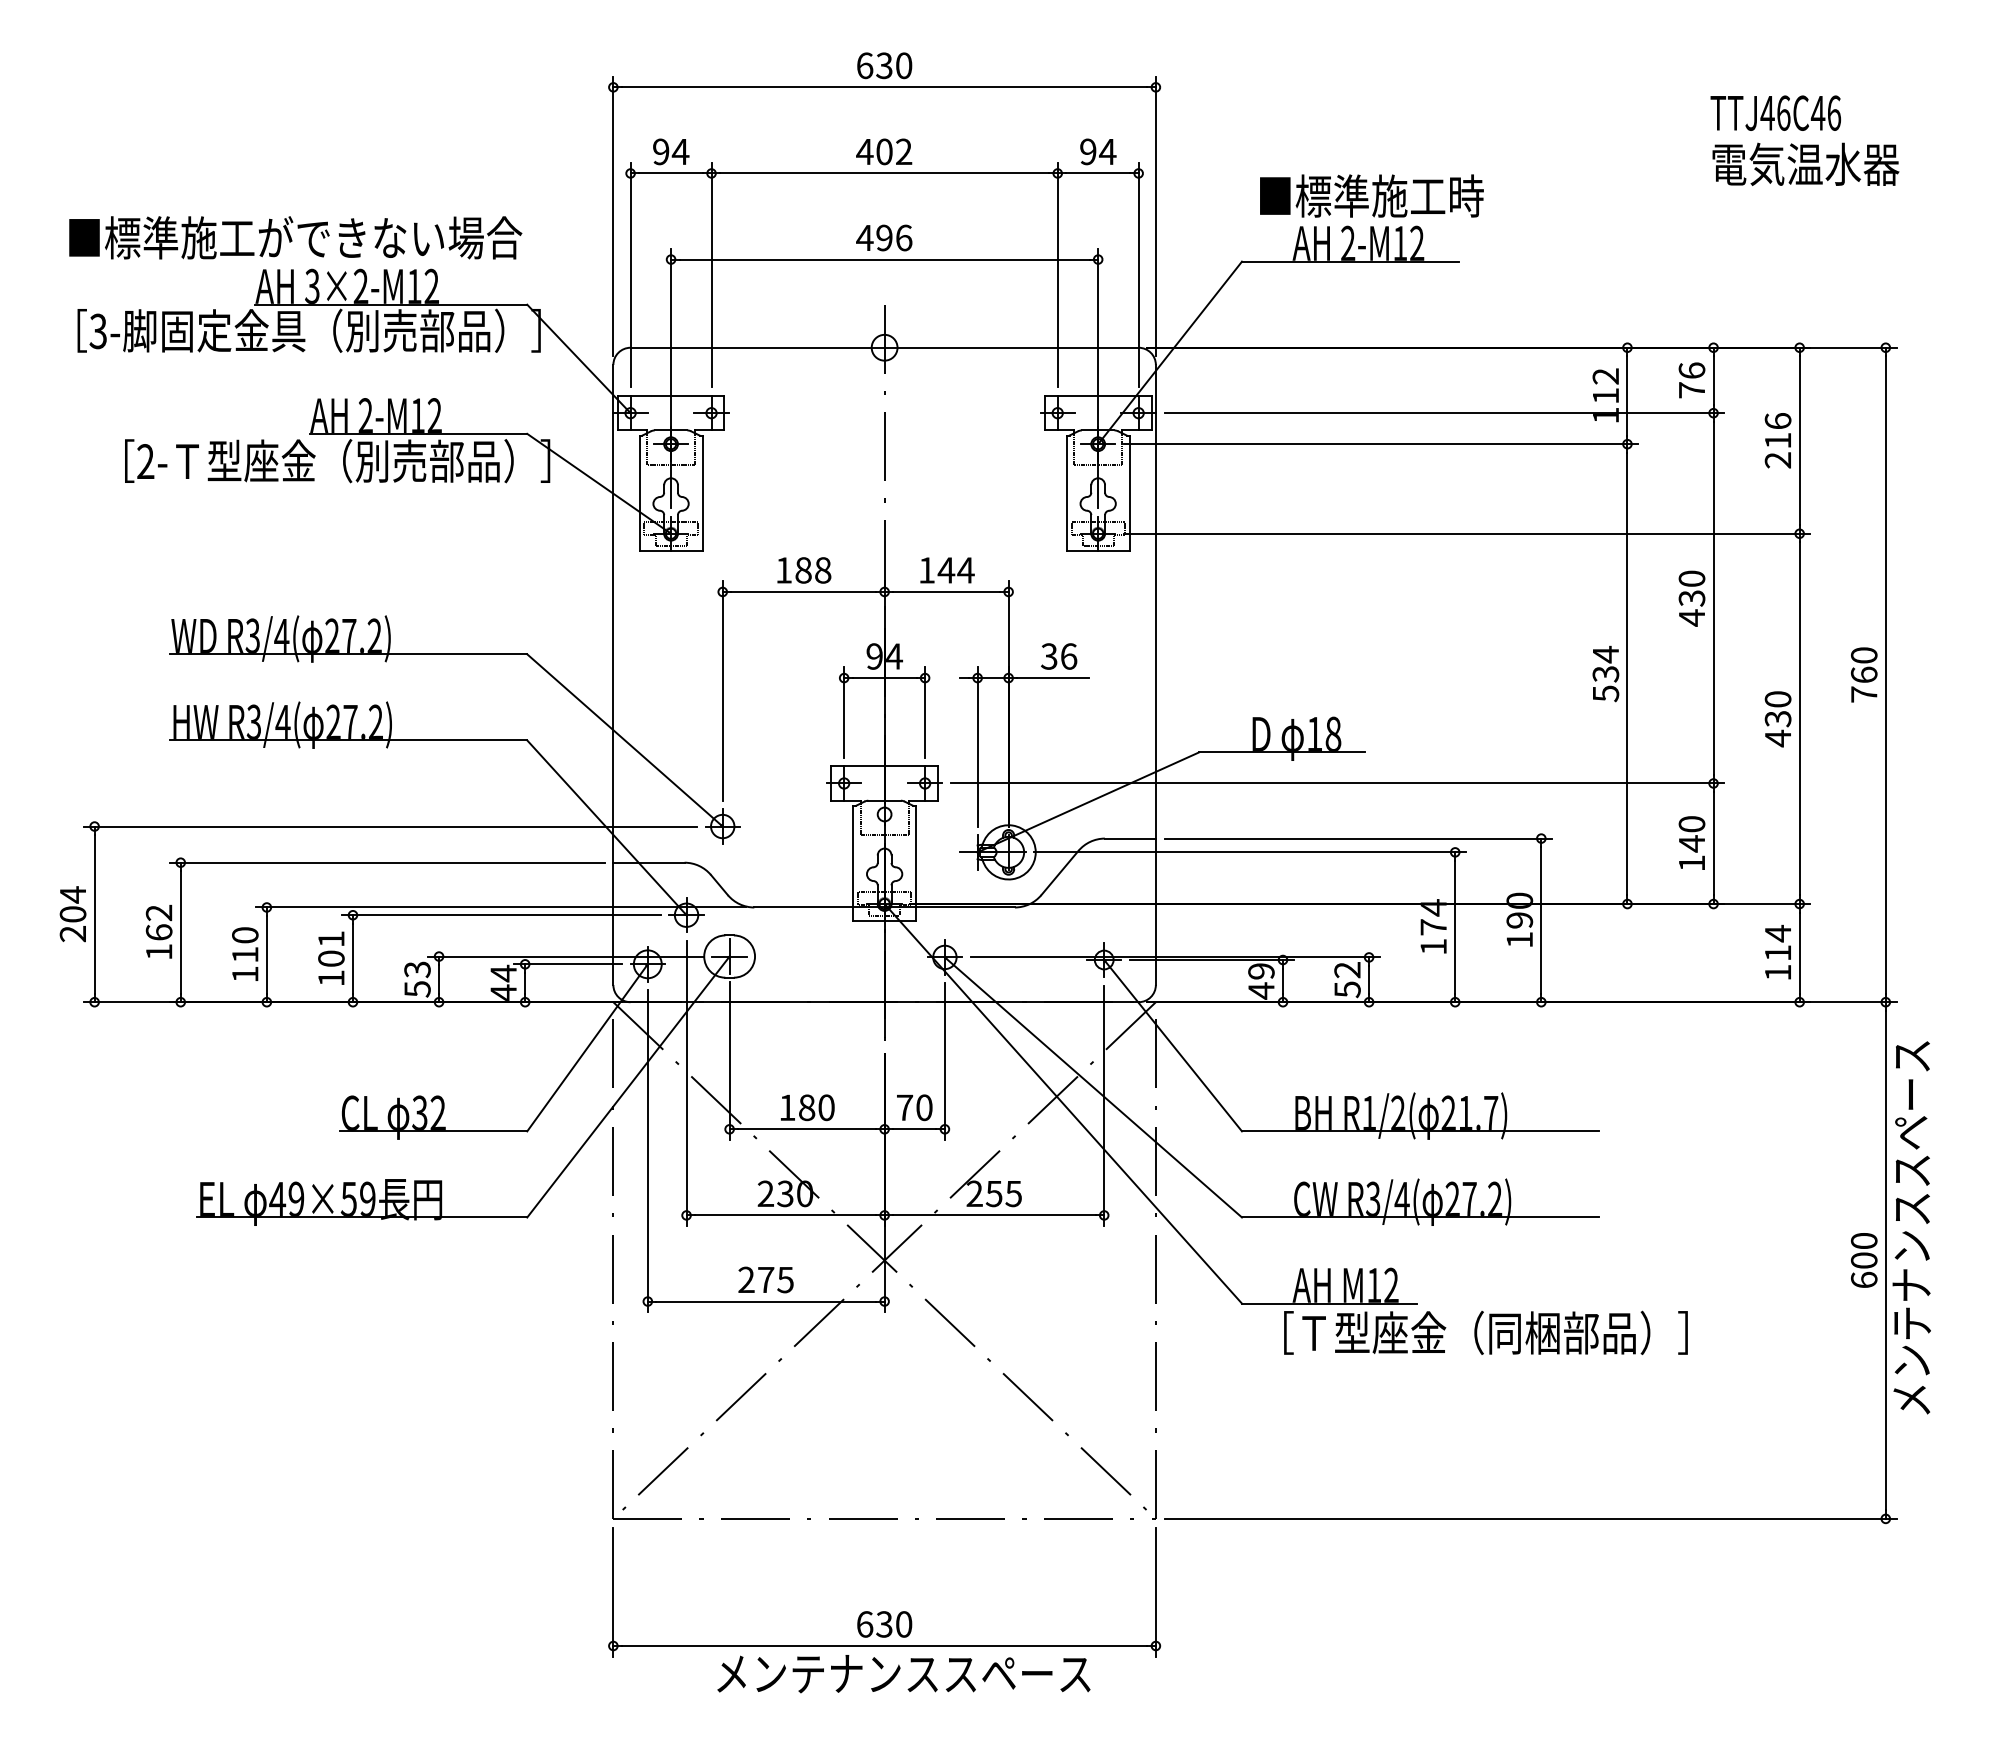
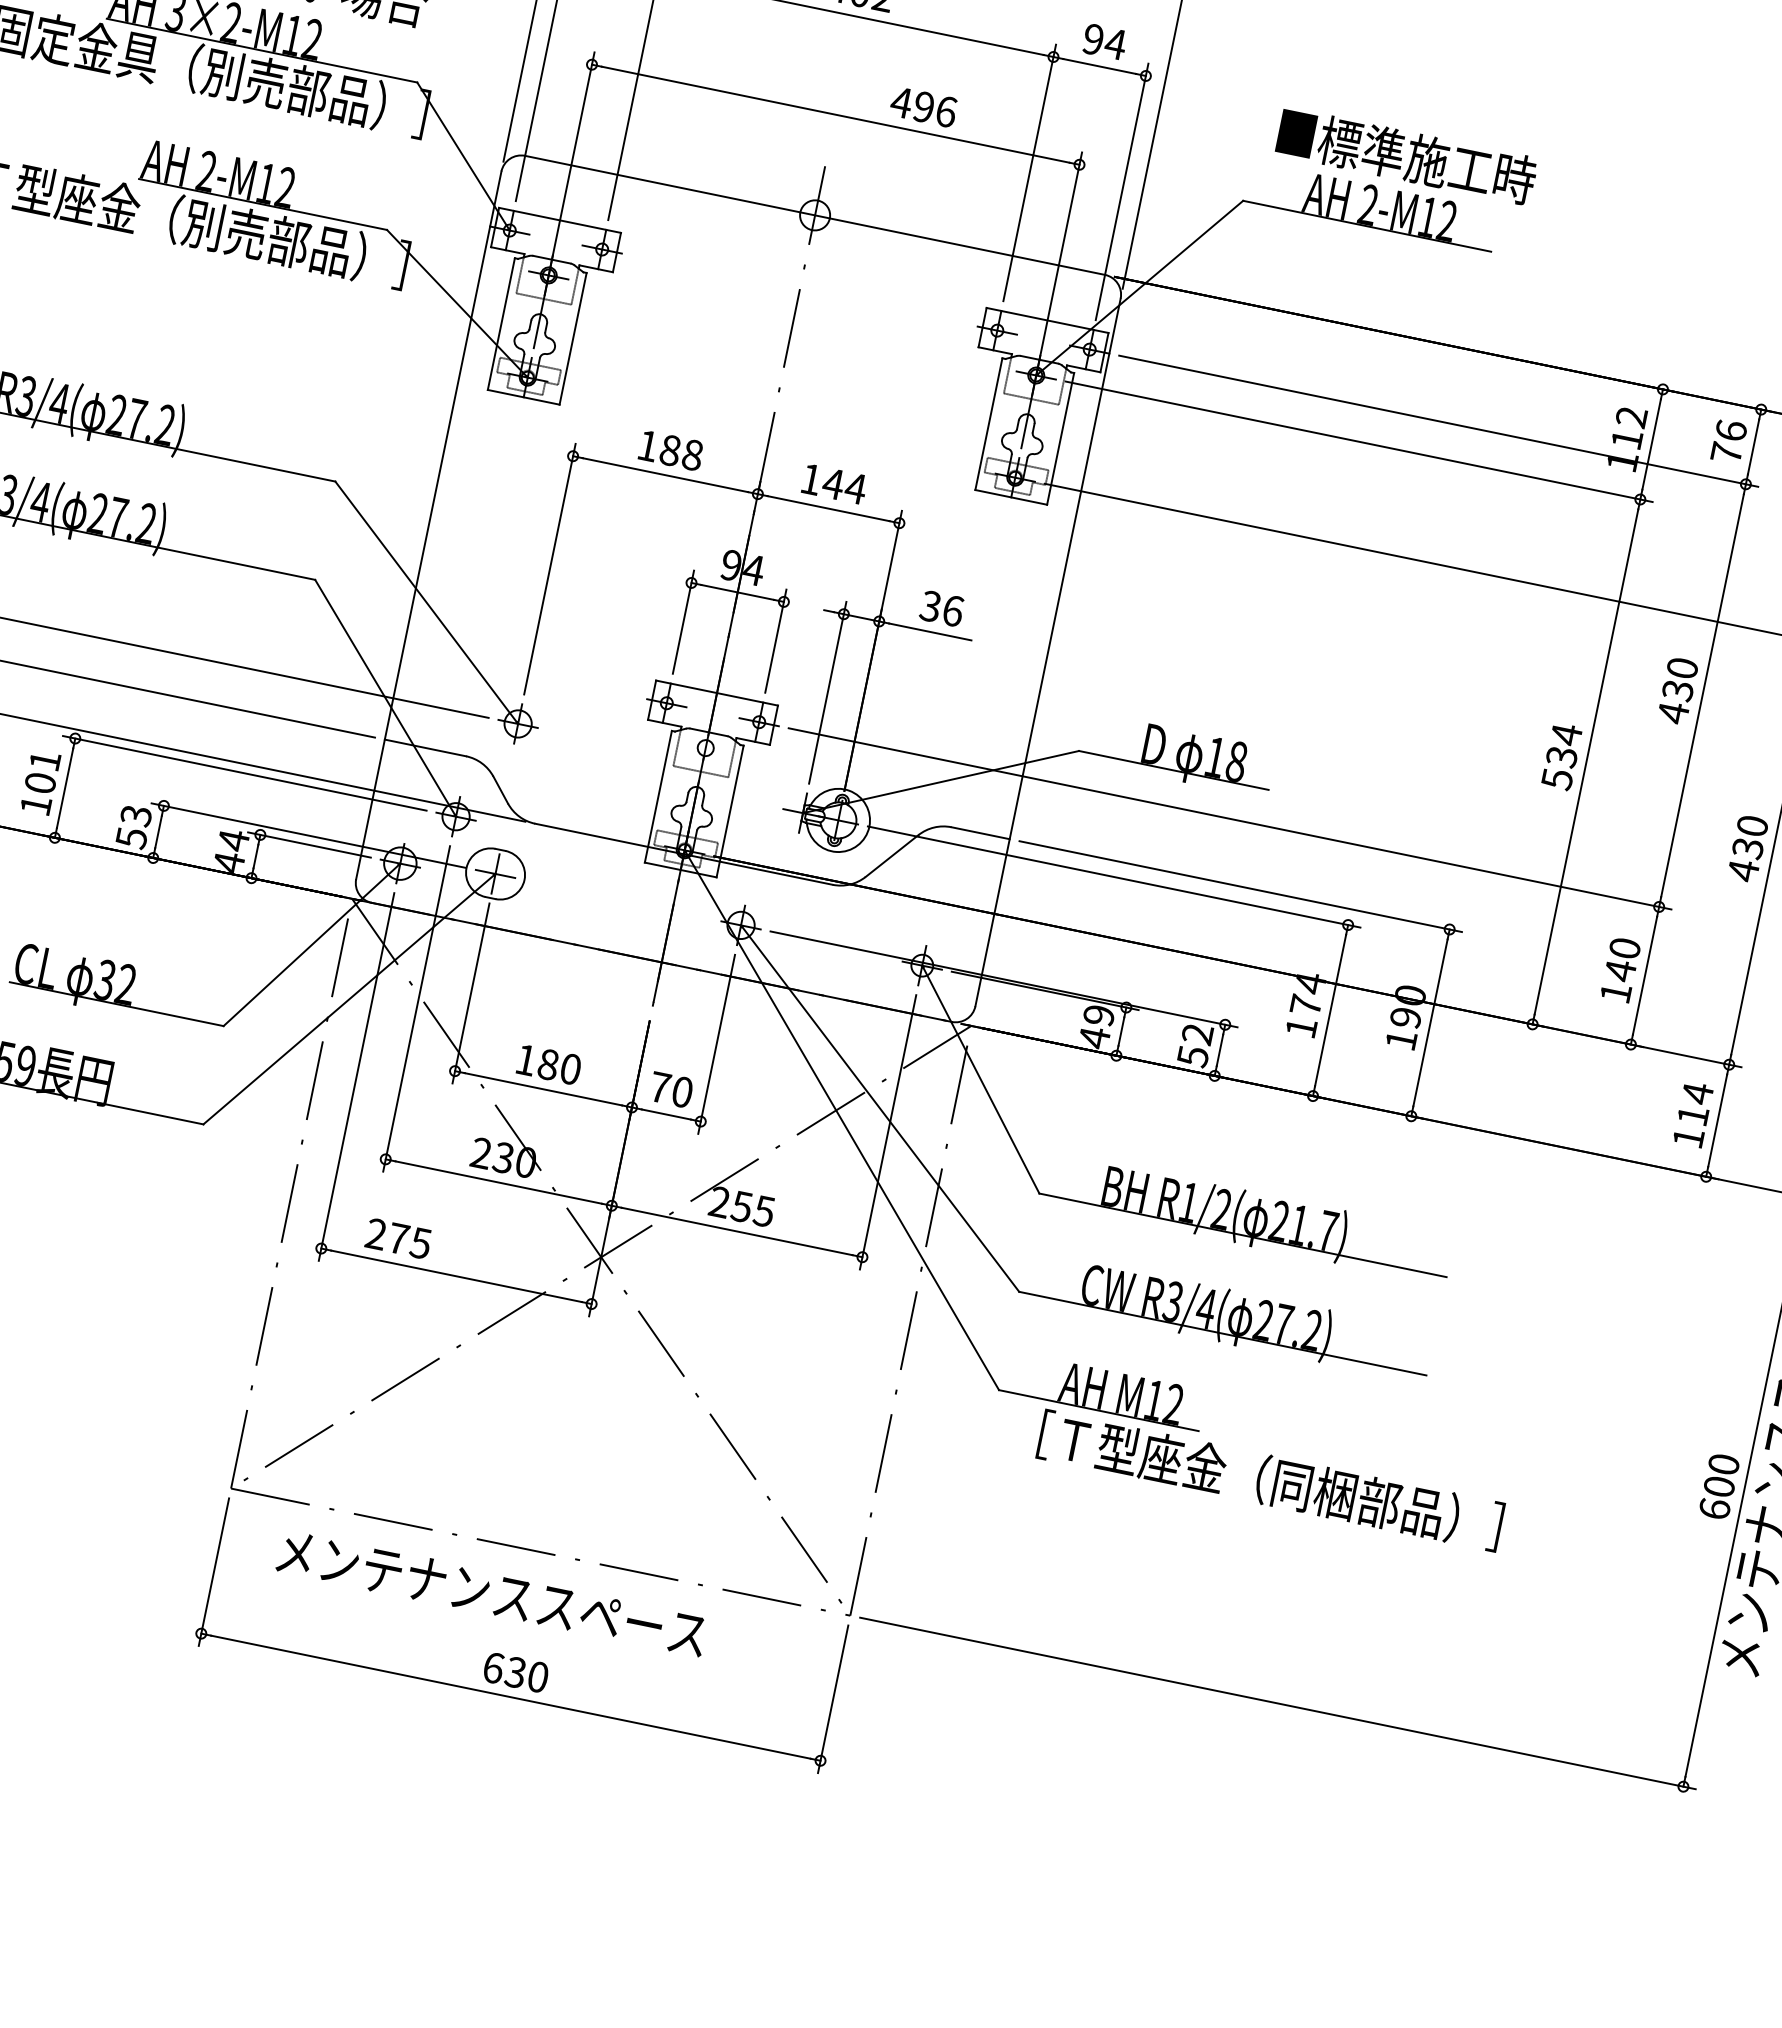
text: (884, 237) -> (924, 106), moved
text: (765, 1279) -> (398, 1238), moved
text: (903, 1674) -> (491, 1593), moved

